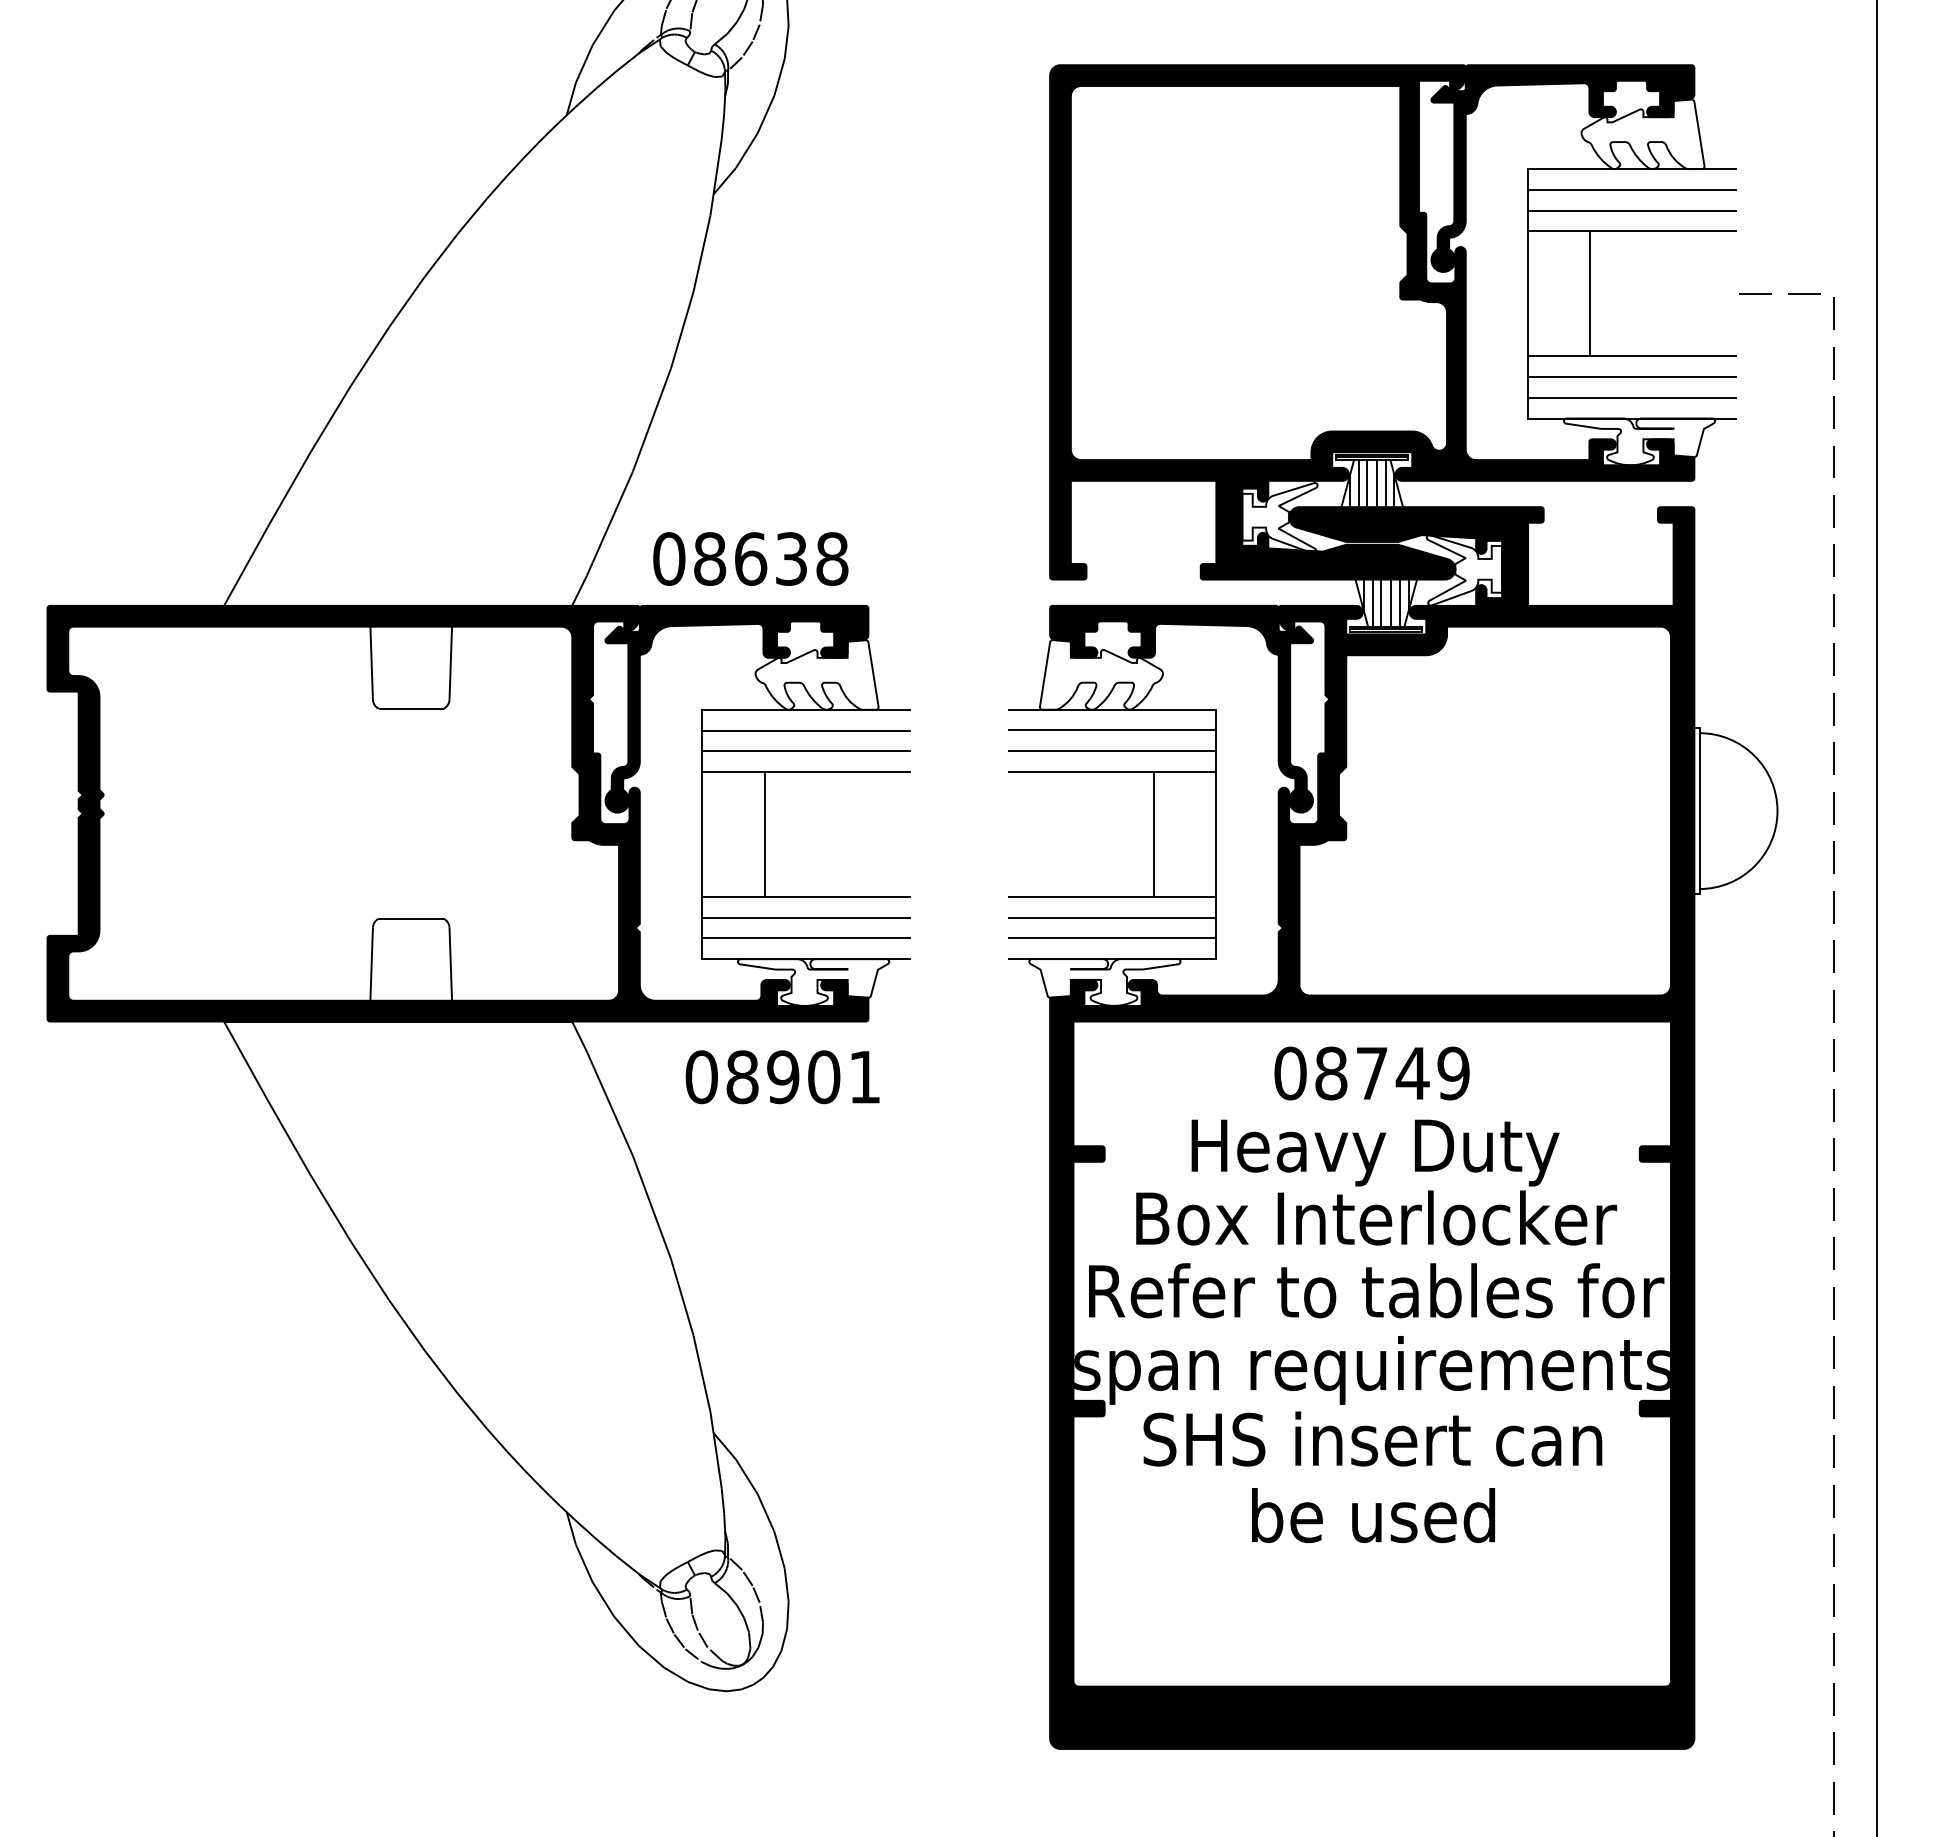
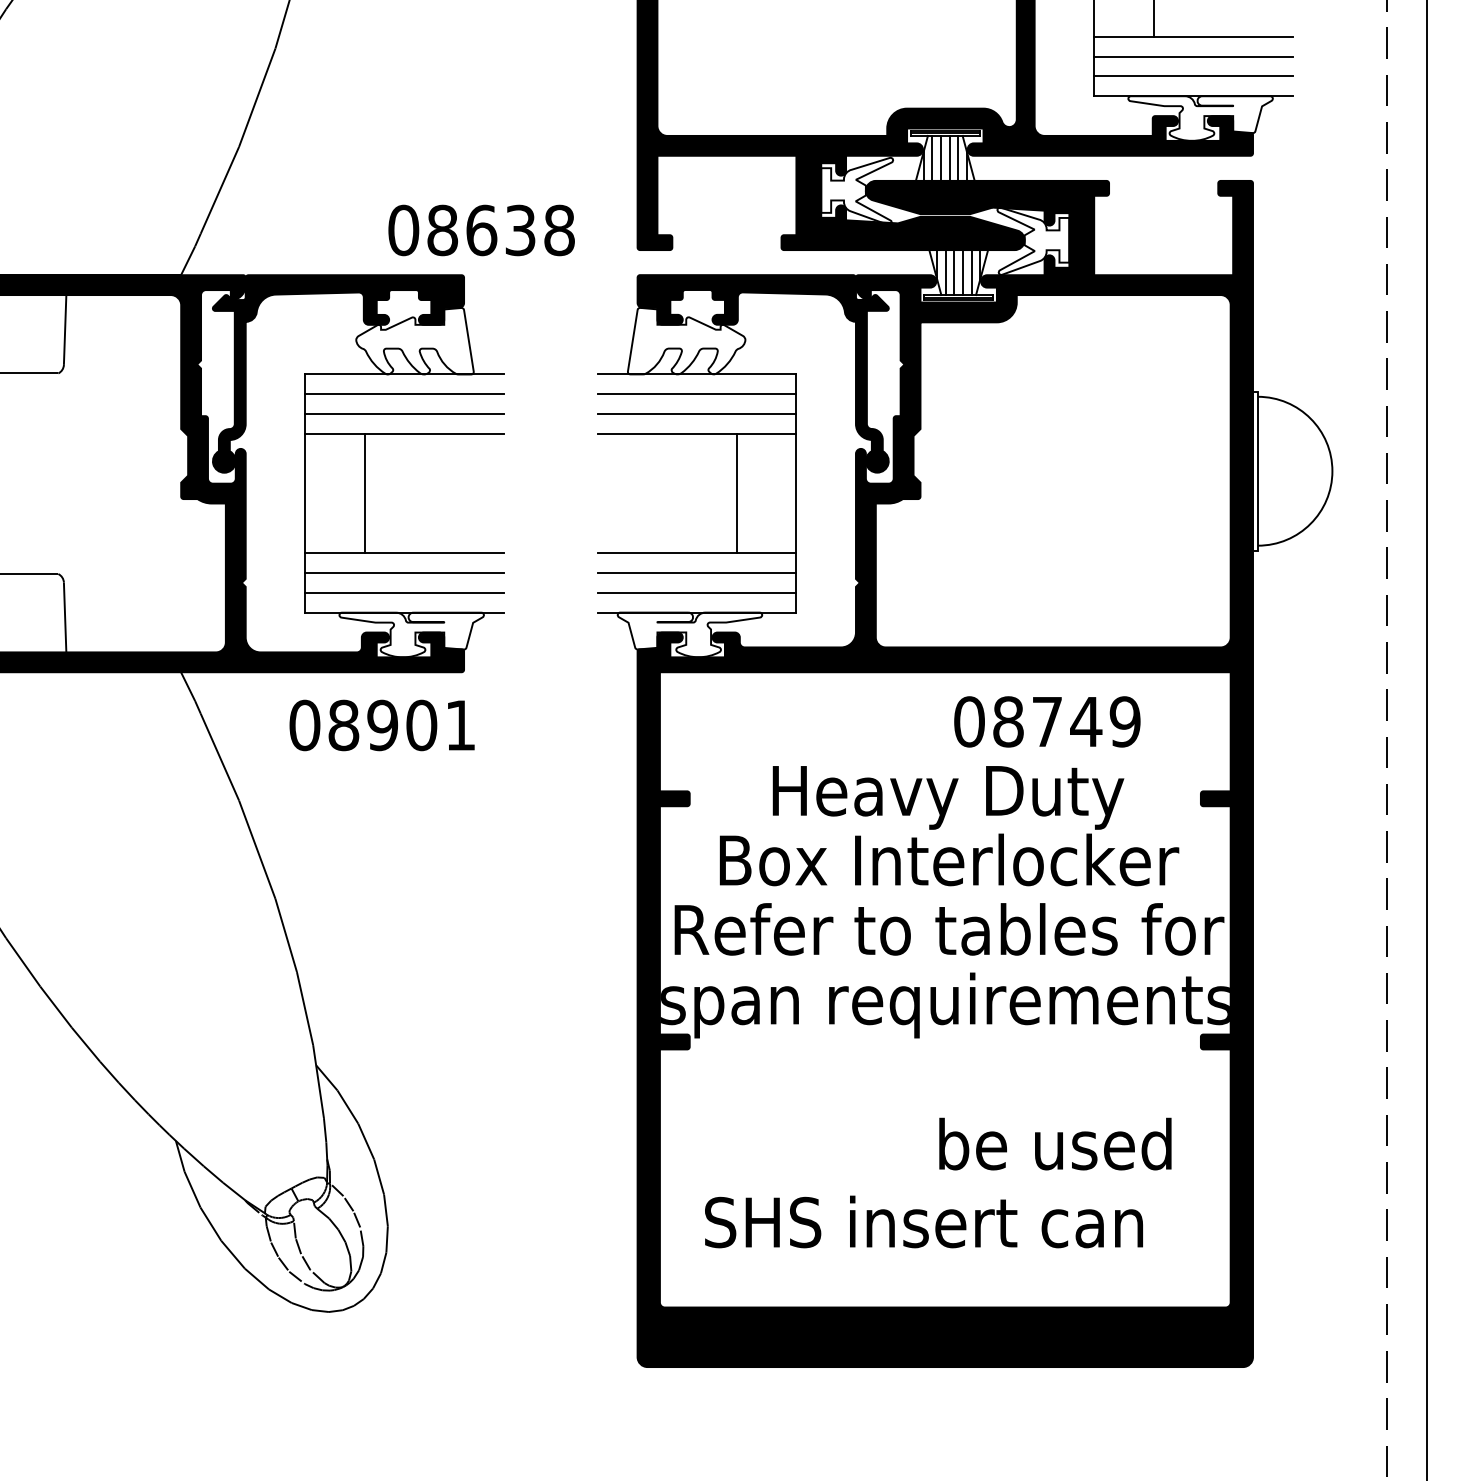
text: (750, 558) -> (481, 229), moved
text: (1371, 1073) -> (1046, 721), moved
text: (1372, 1438) -> (923, 1221), moved
text: (1373, 1515) -> (1055, 1144), moved

